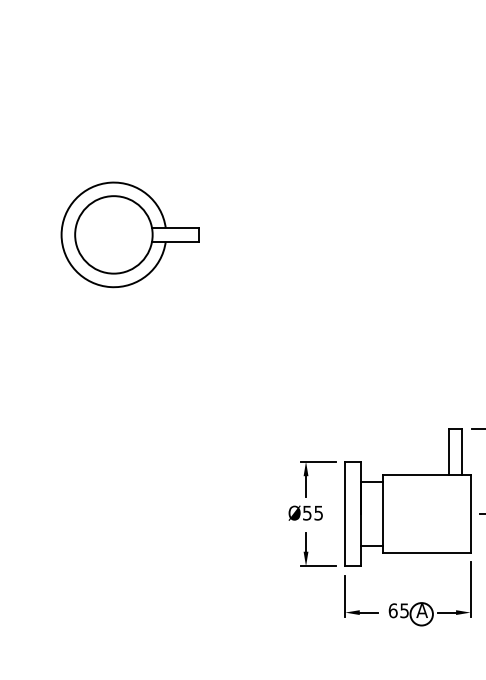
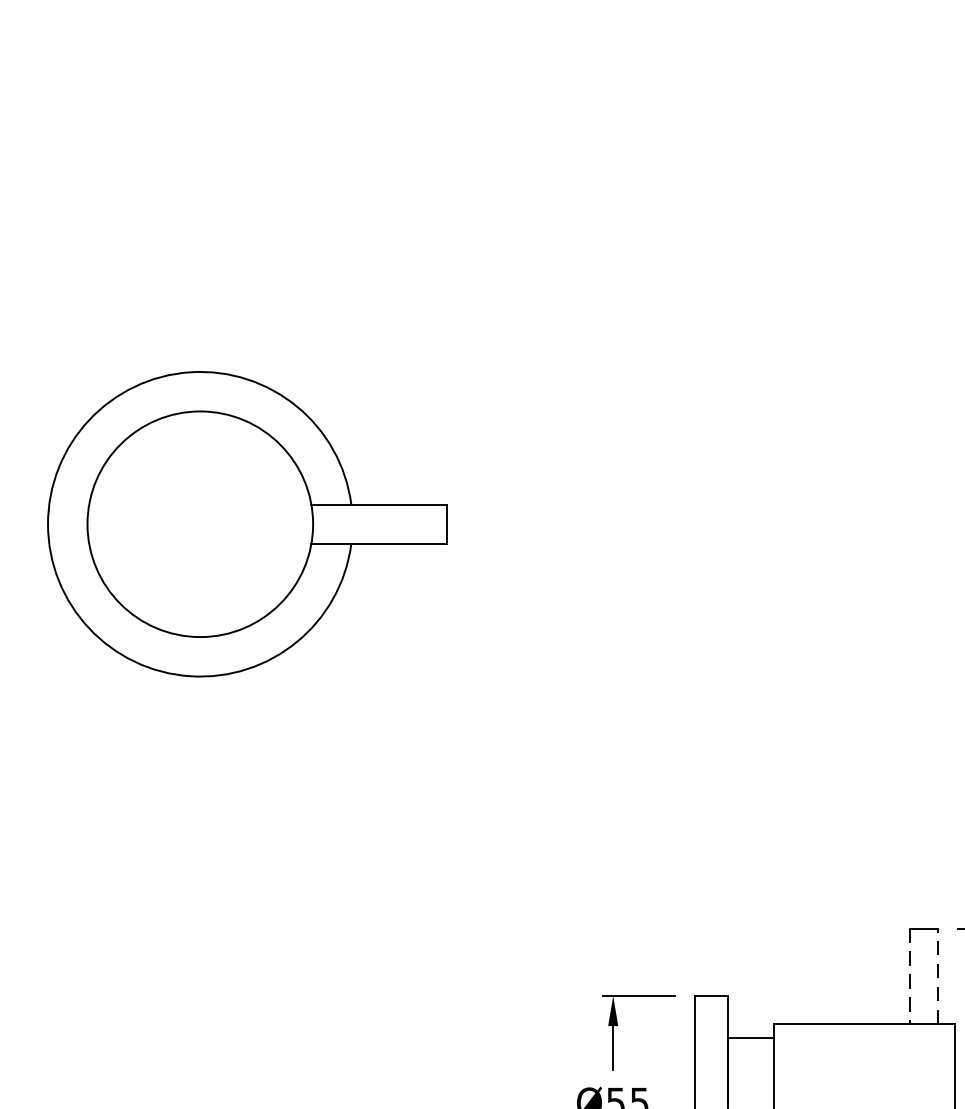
part: (129, 234) -> (246, 523), size x1.4
line: (448, 452) -> (909, 976), solid -> dashed
line: (462, 452) -> (938, 976), solid -> dashed

